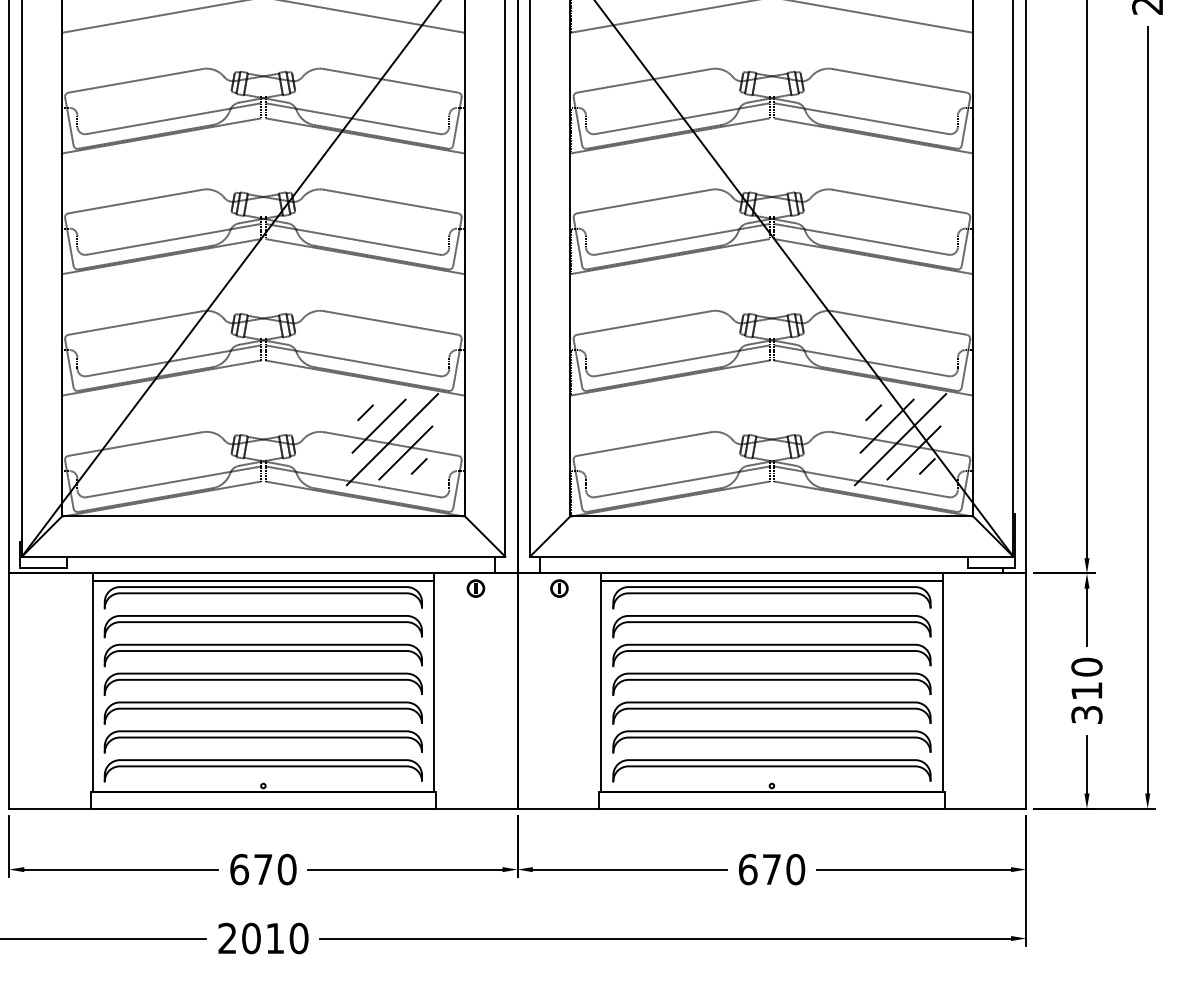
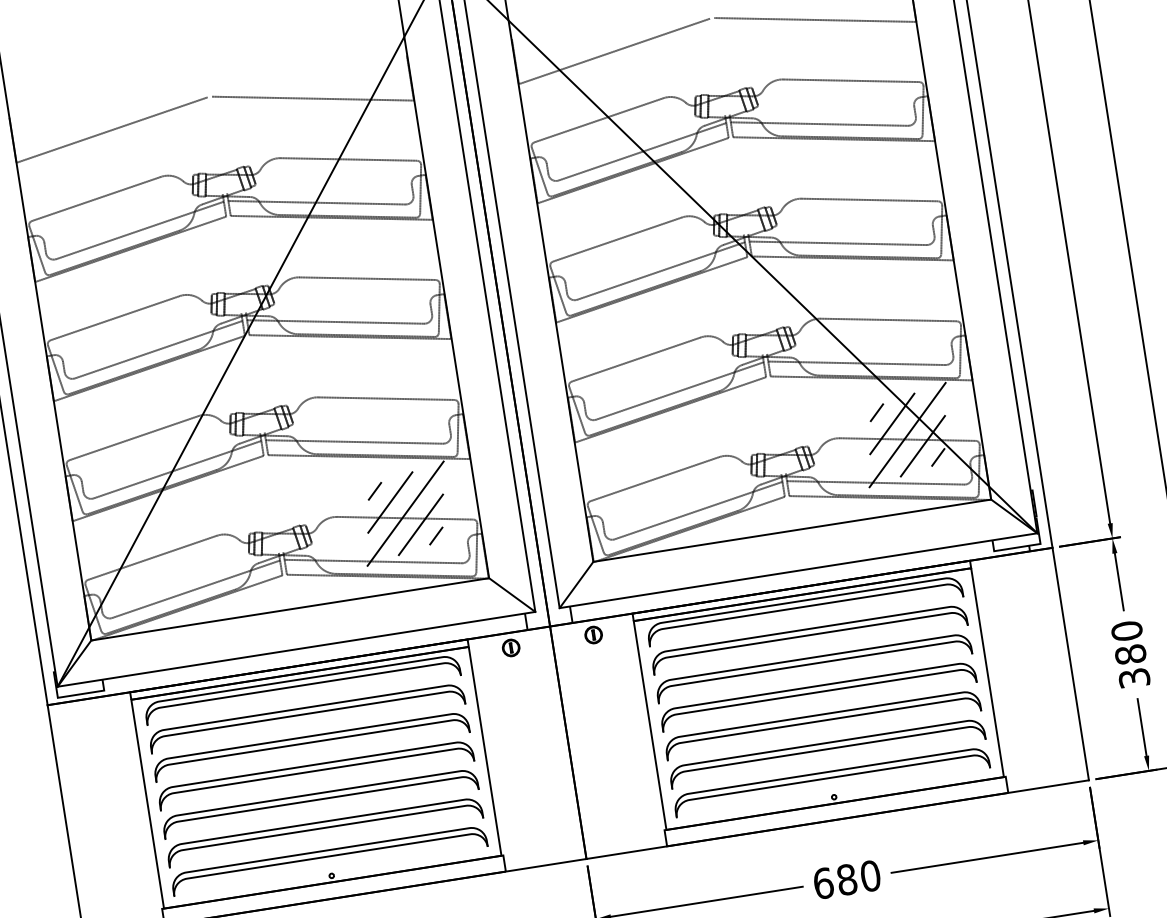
text: (1086, 690) -> (1130, 654), 310 -> 380
text: (771, 869) -> (846, 879), 670 -> 680

